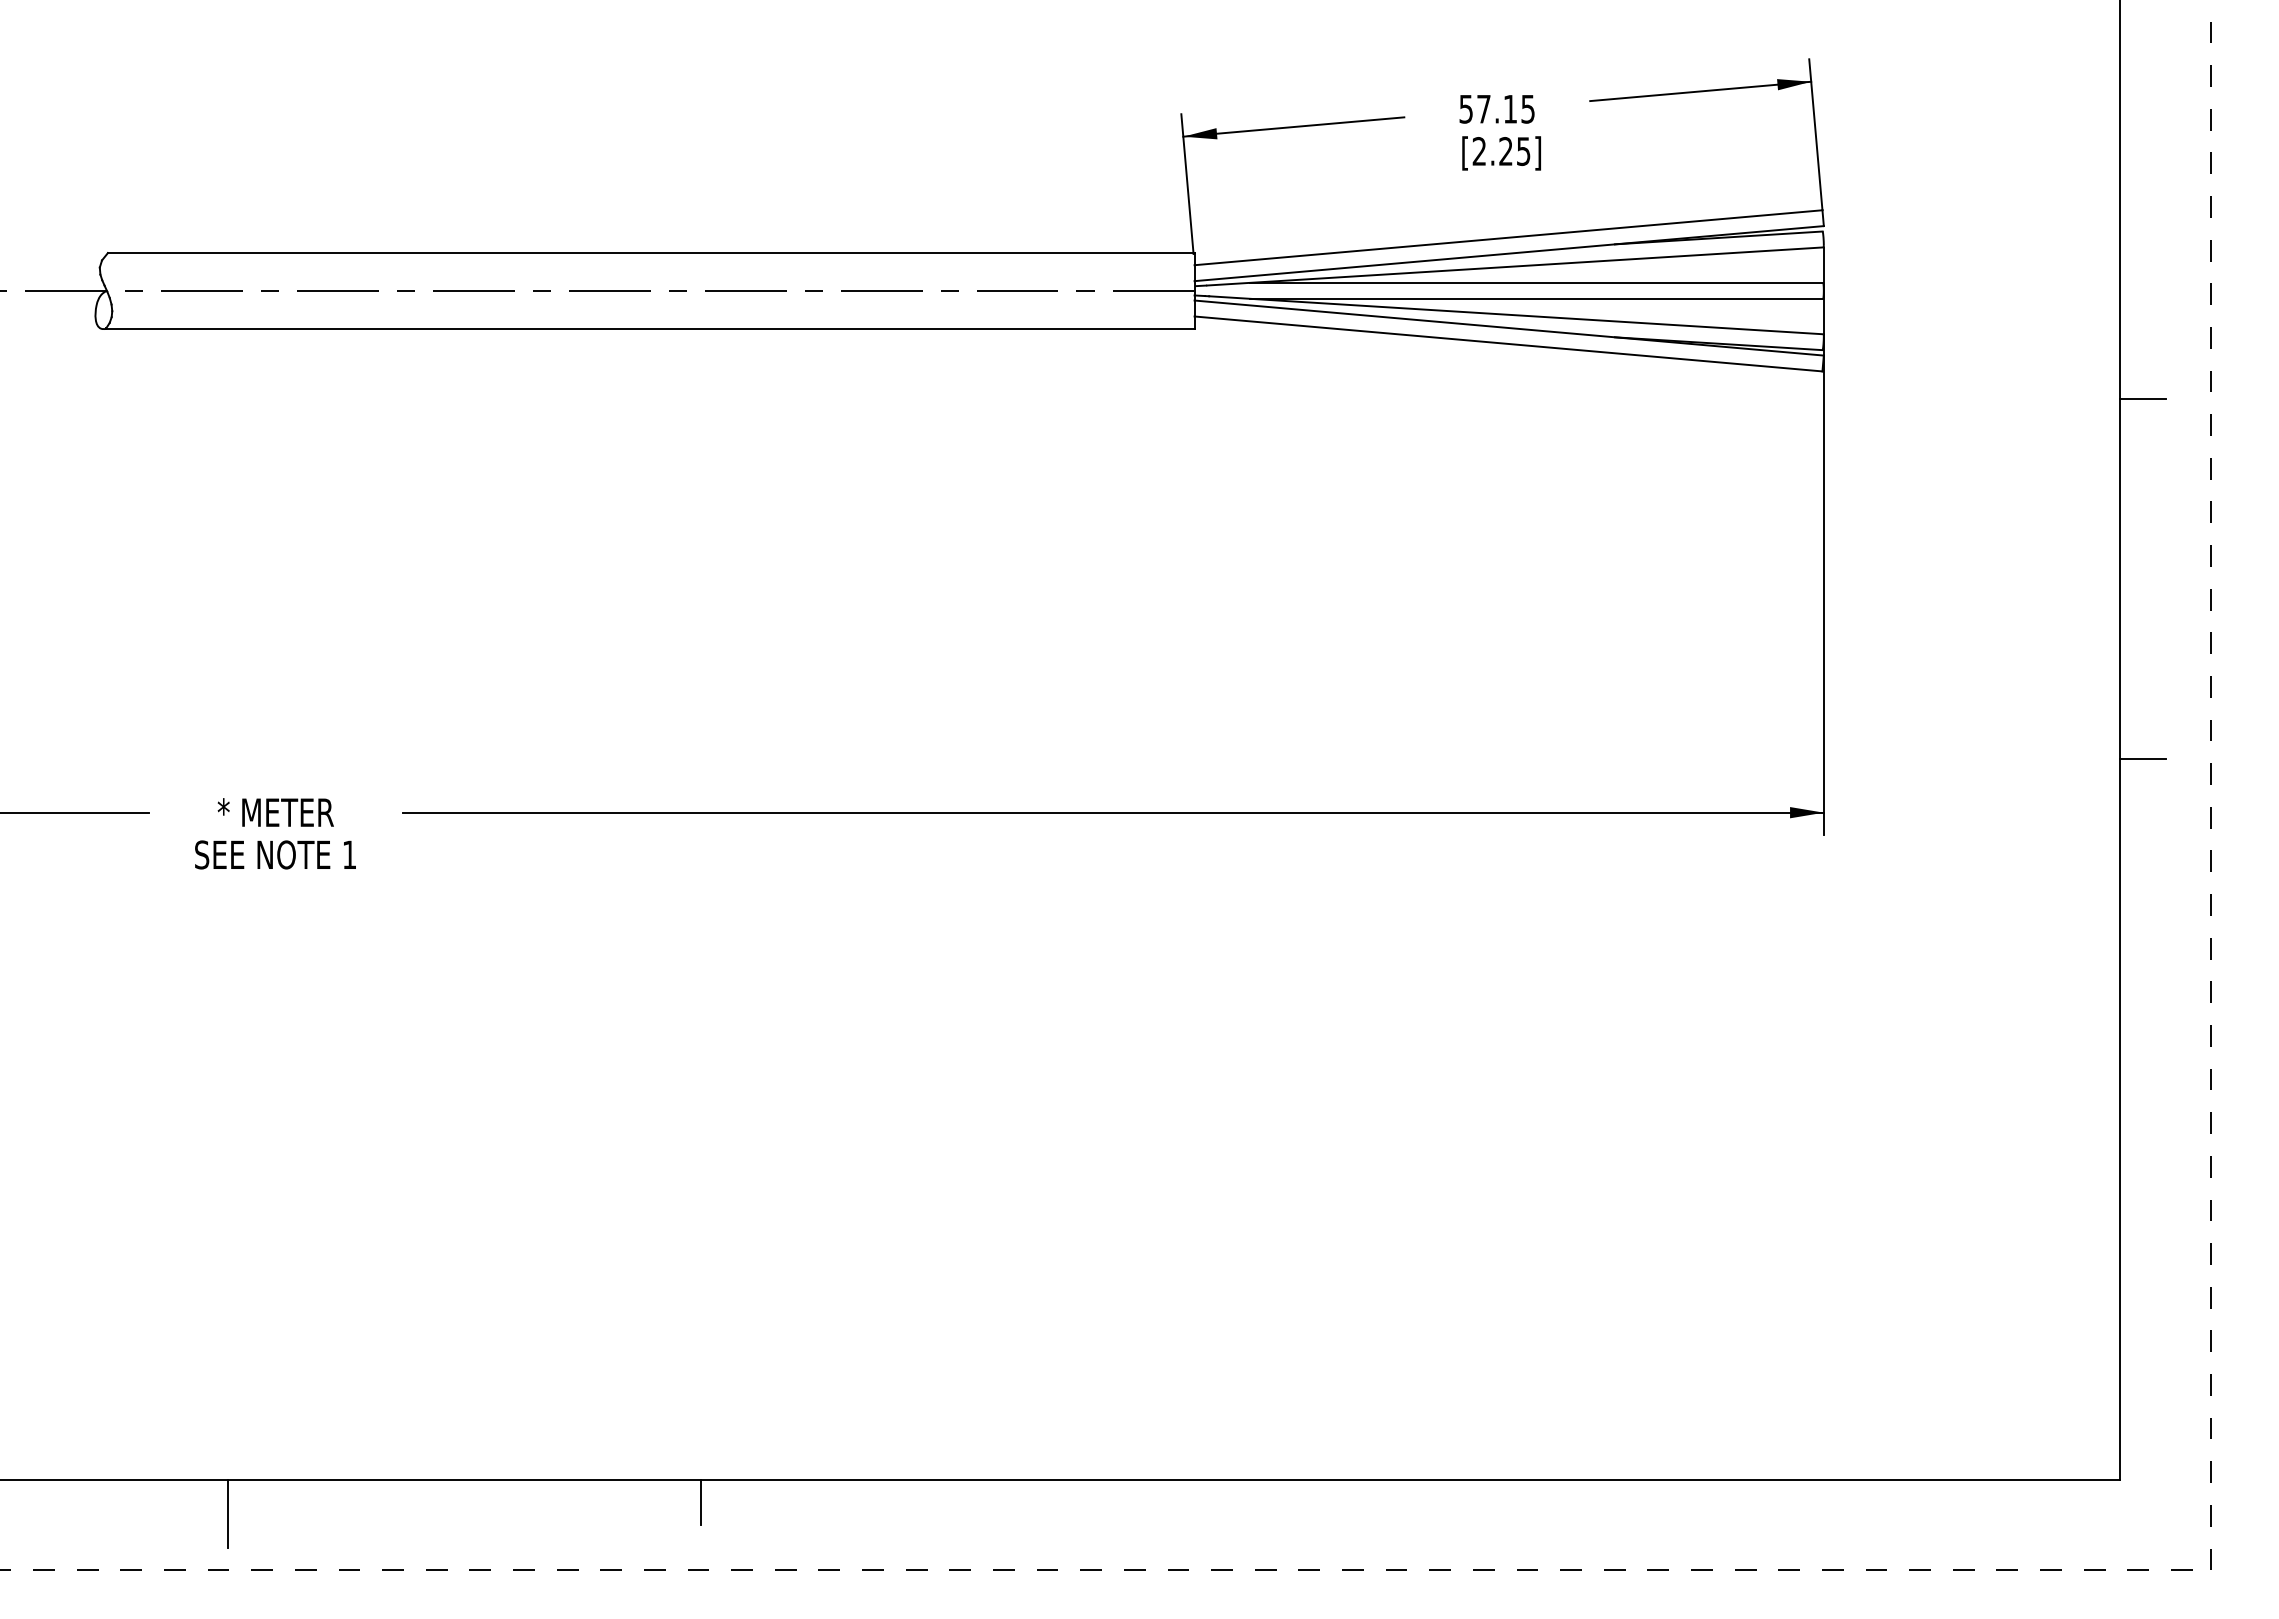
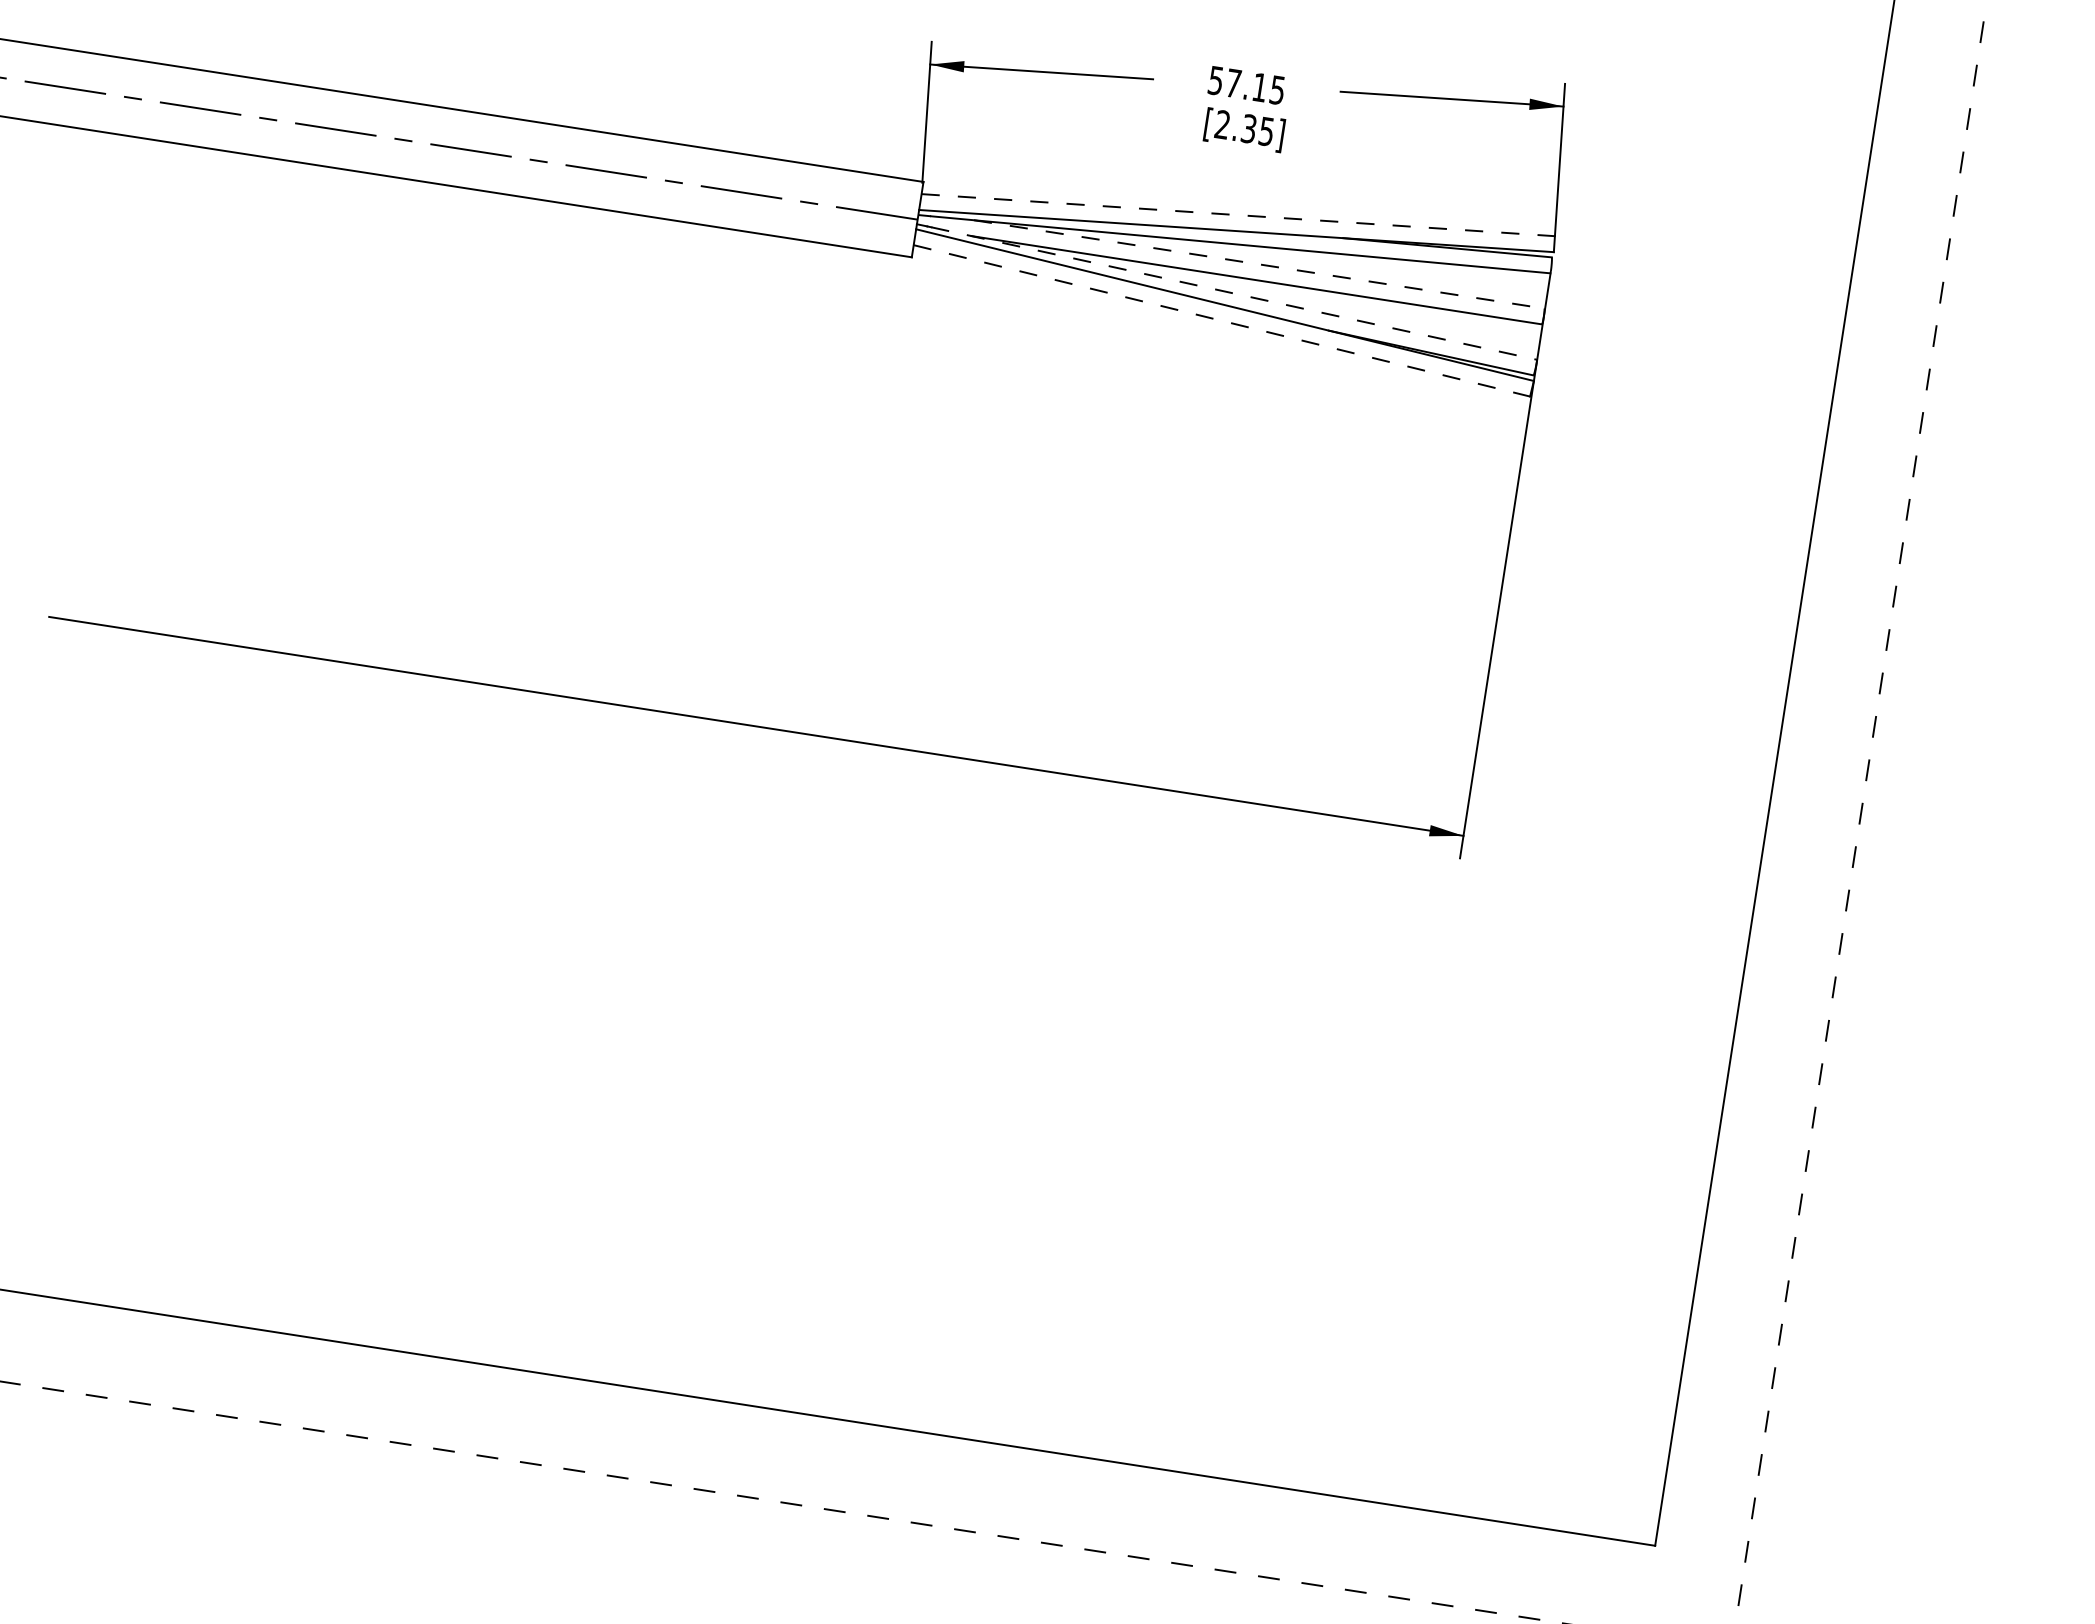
text: (1505, 151) -> (1248, 128), [2.25] -> [2.35]
line: (1509, 237) -> (1239, 215), solid -> dashed
line: (1536, 282) -> (1259, 264), solid -> dashed
line: (1516, 315) -> (1234, 293), solid -> dashed
line: (1509, 344) -> (1222, 321), solid -> dashed
line: (2142, 398) -> (1844, 472), removed
line: (2142, 759) -> (1788, 832), removed
line: (700, 1502) -> (239, 1349), removed

